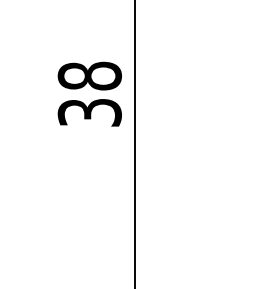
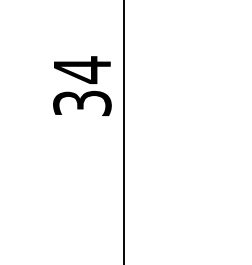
text: (89, 76) -> (82, 70), 38 -> 34

